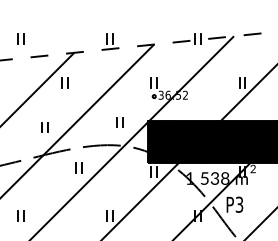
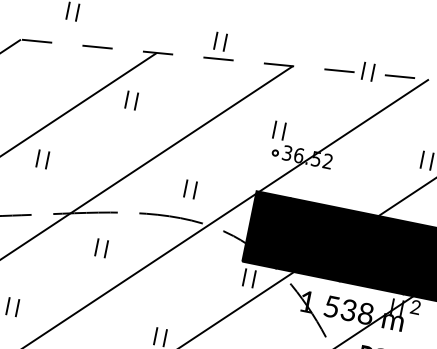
part: (119, 122) -> (190, 189), moved
part: (44, 127) -> (41, 159), moved
part: (78, 167) -> (100, 247), moved

